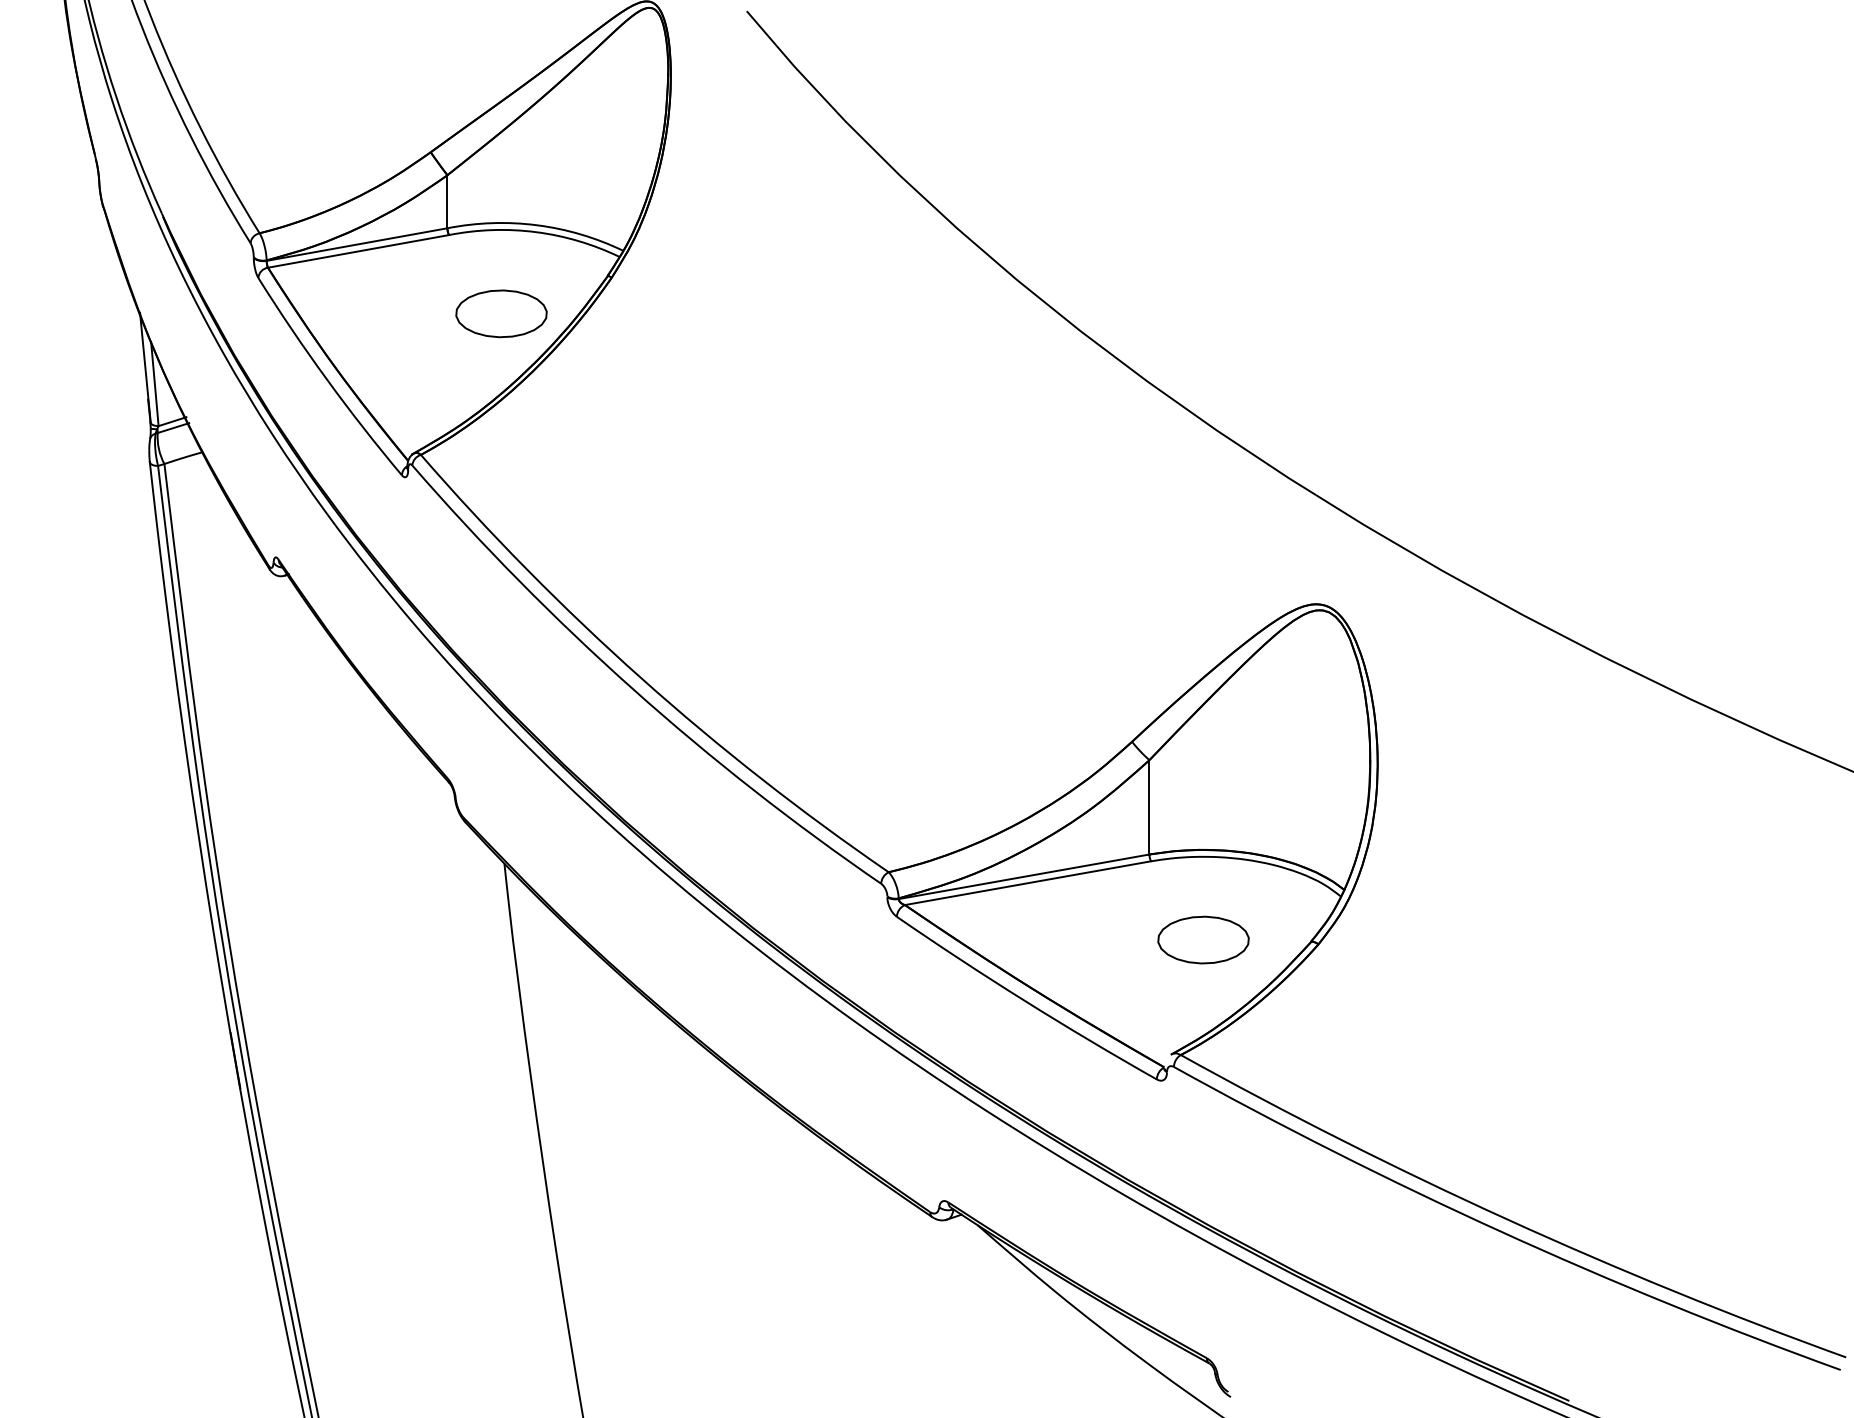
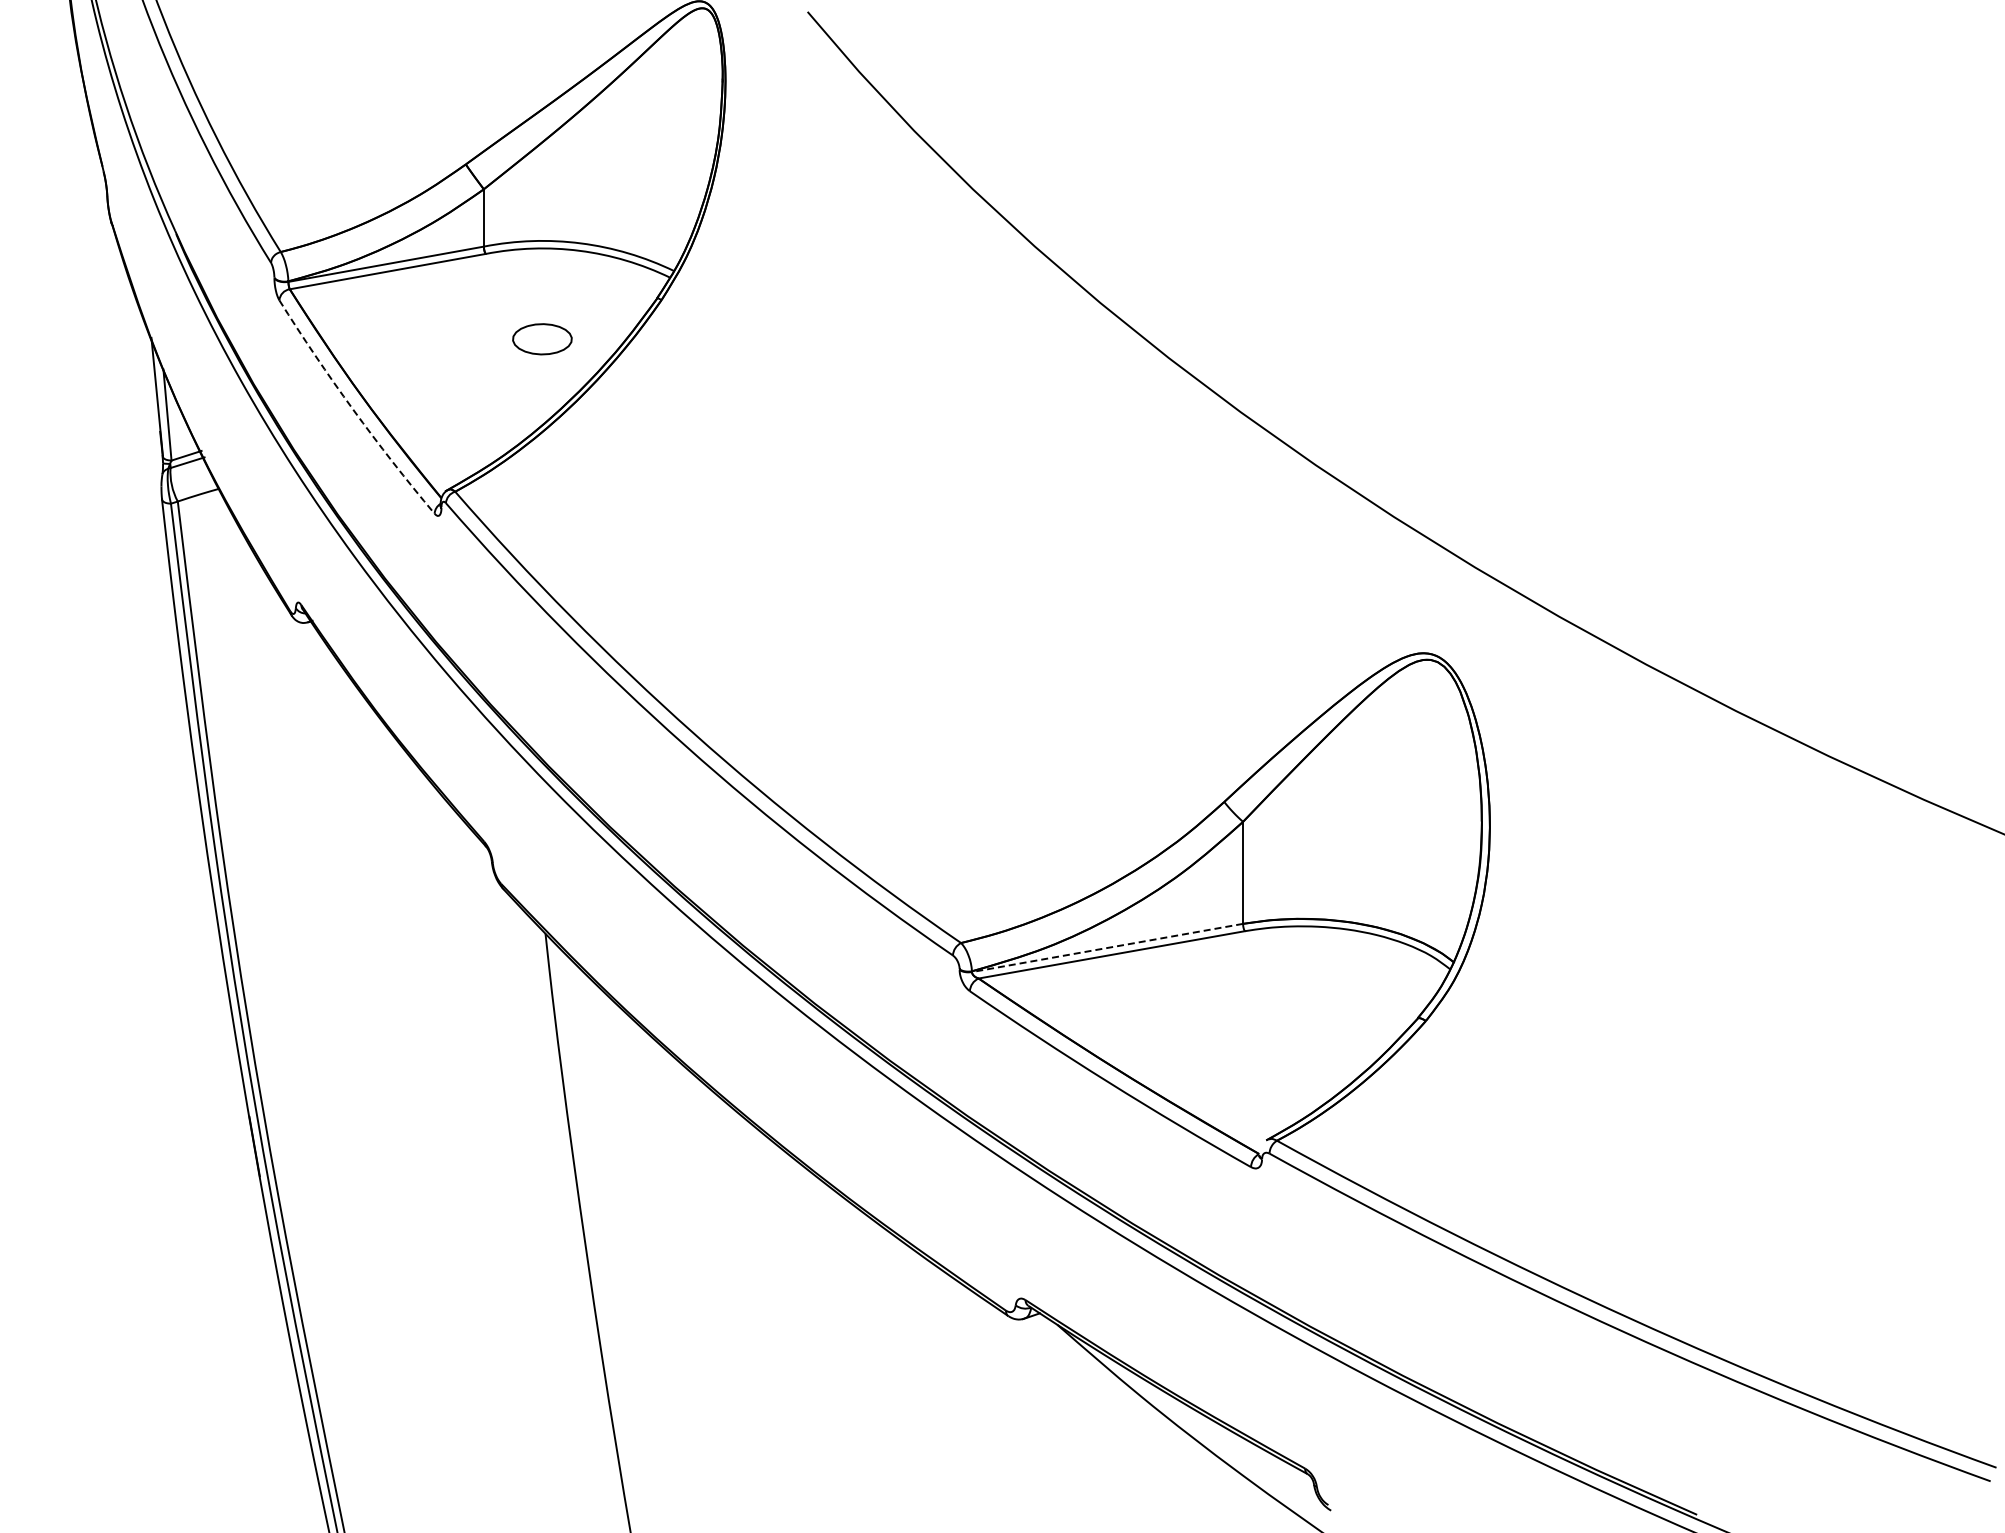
part: (501, 314) -> (542, 339), size x0.6
arc: (326, 378) -> (353, 409), solid -> dashed
line: (1024, 876) -> (1107, 947), solid -> dashed
part: (1203, 940) -> (1301, 1016), removed

